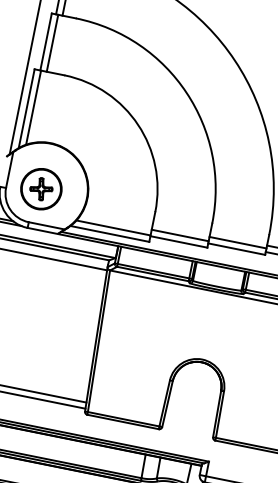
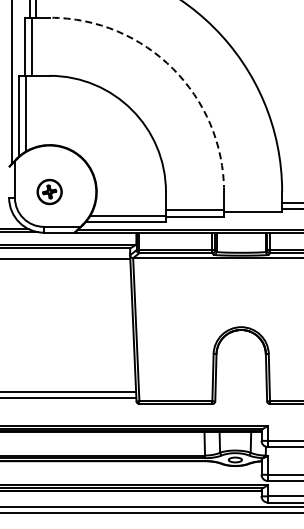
arc: (187, 92) -> (173, 68), solid -> dashed
part: (41, 188) -> (49, 191), size x0.6
line: (238, 242) -> (253, 205), removed

